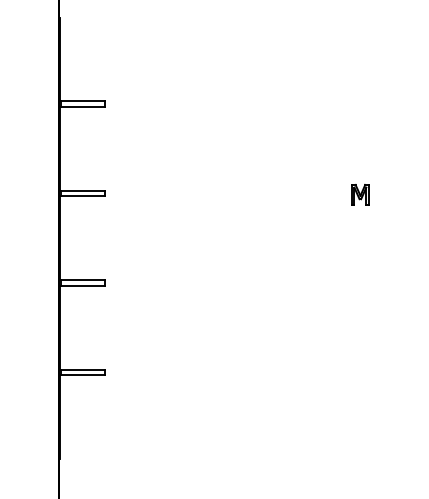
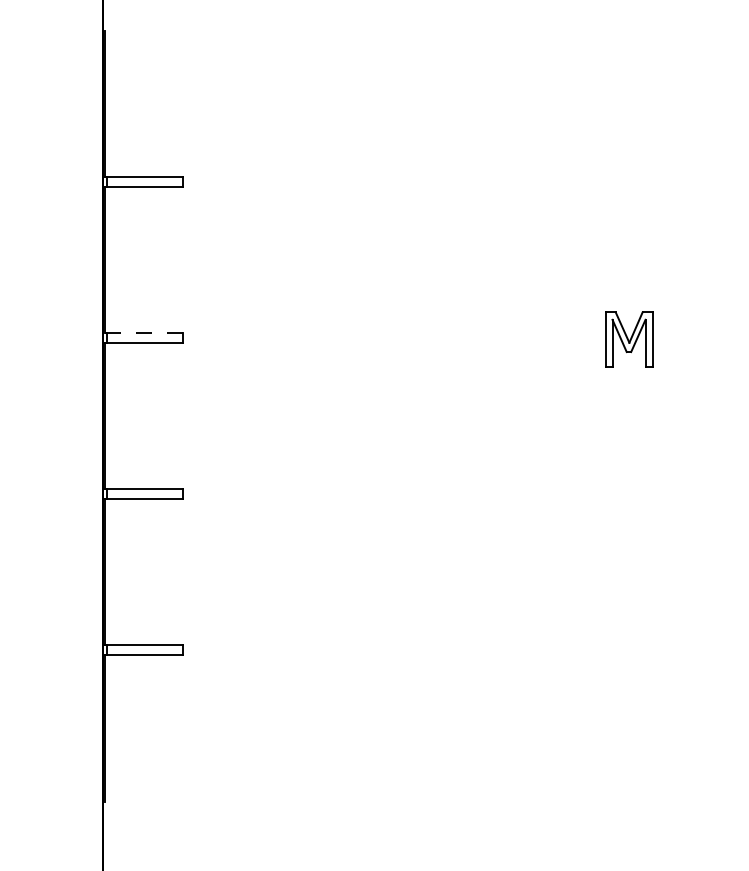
line: (81, 190) -> (142, 332), solid -> dashed
part: (360, 194) -> (629, 339), size x1.6

